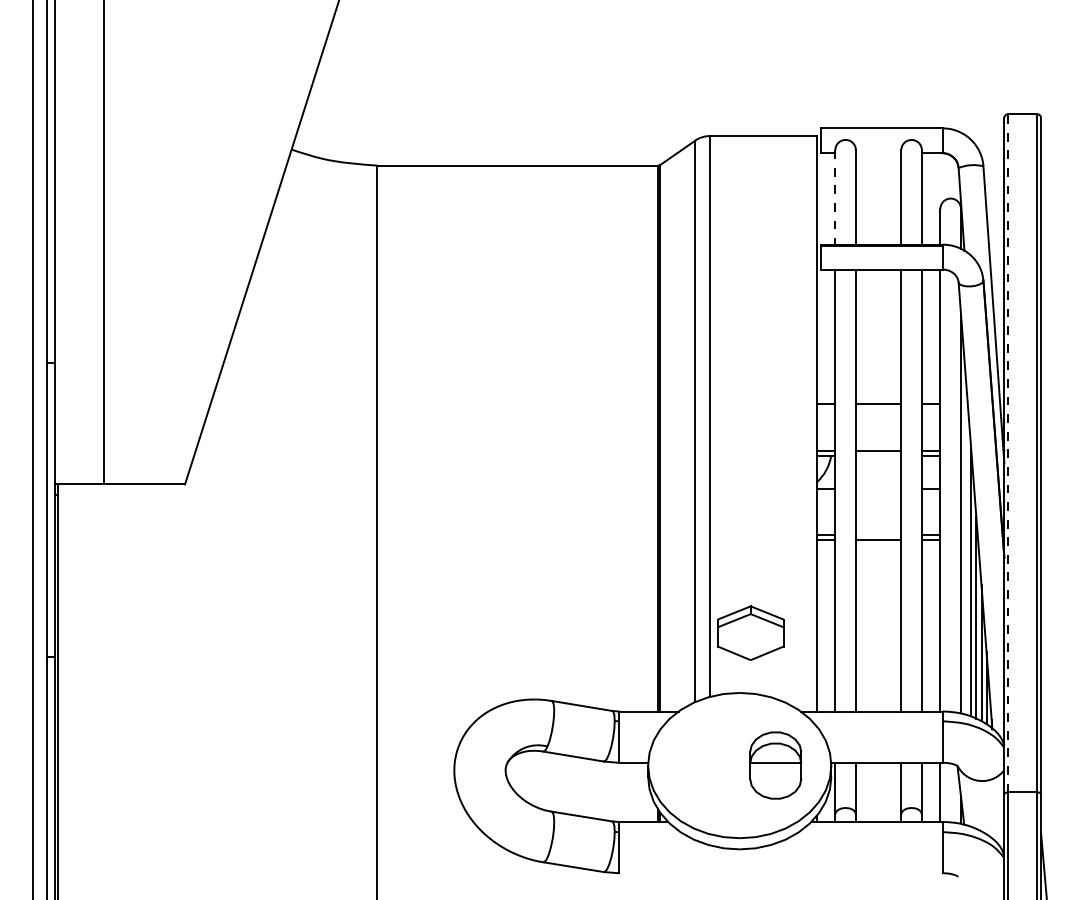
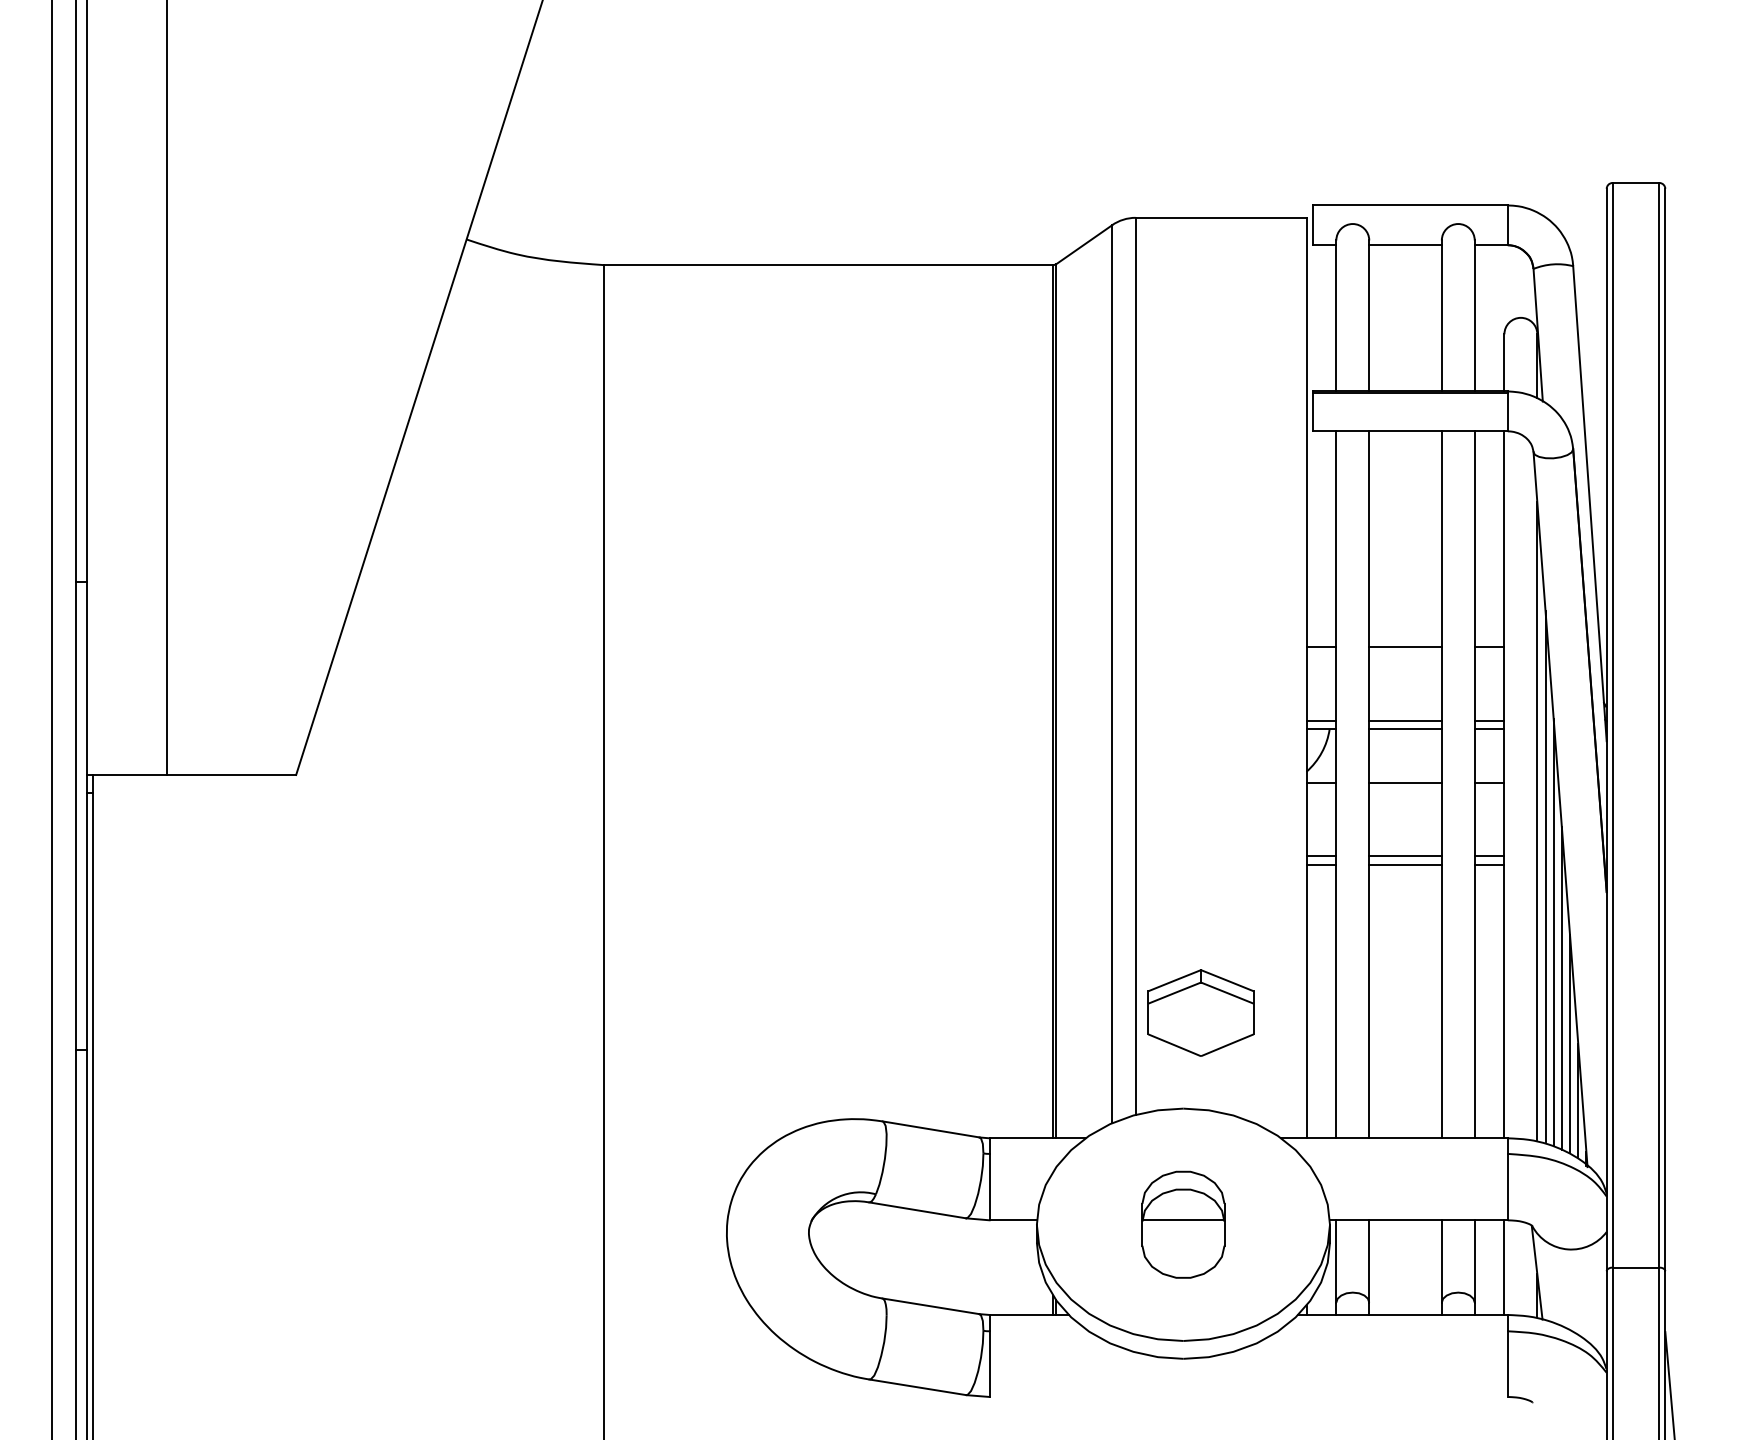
line: (878, 153) -> (1405, 245), added
line: (835, 197) -> (1336, 316), dashed -> solid
line: (1008, 453) -> (1613, 725), dashed -> solid
line: (878, 455) -> (1405, 728), added
line: (878, 489) -> (1405, 783), added
line: (878, 535) -> (1405, 856), added
line: (966, 547) -> (1546, 875), added
part: (775, 765) -> (1183, 1224), moved

